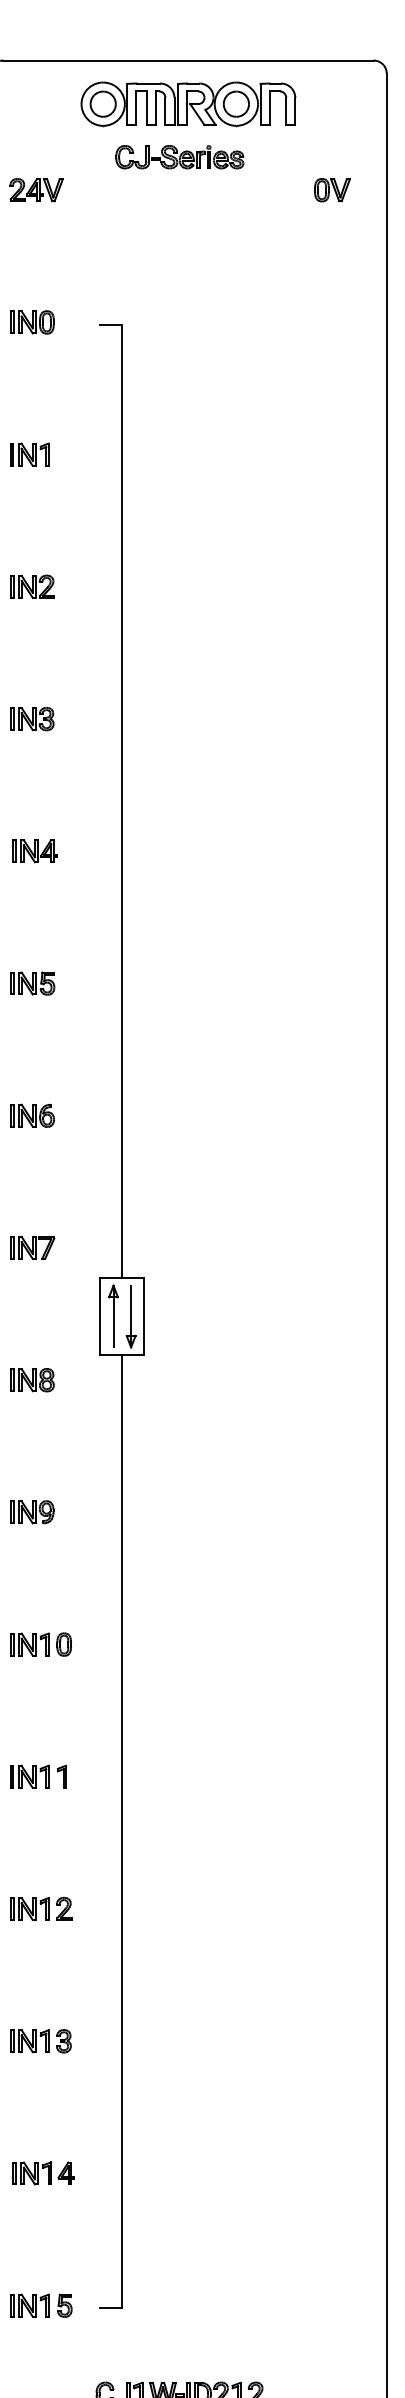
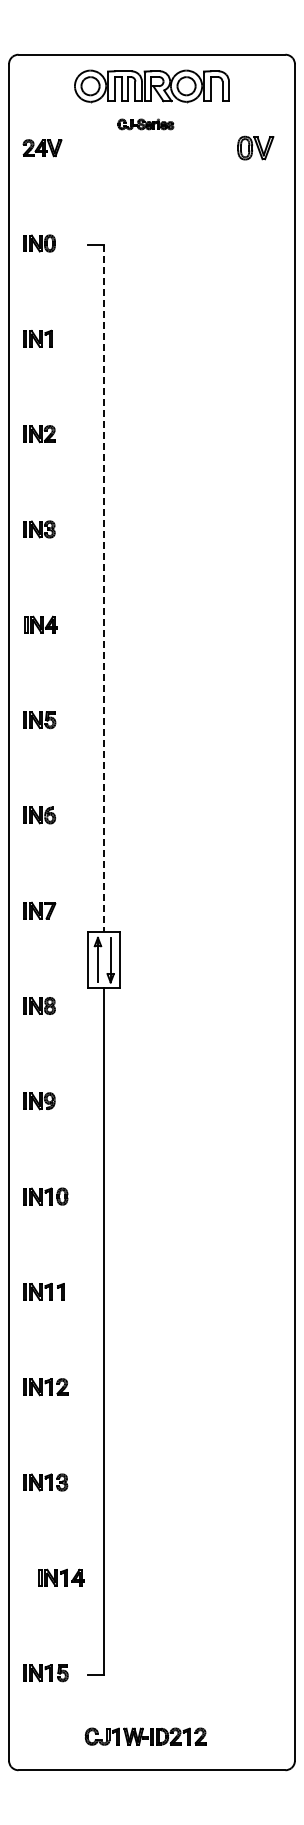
part: (179, 157) -> (145, 124), size x0.6
part: (332, 190) -> (255, 148), size x1.4
line: (122, 802) -> (104, 589), solid -> dashed
part: (43, 2173) -> (61, 1577), moved

